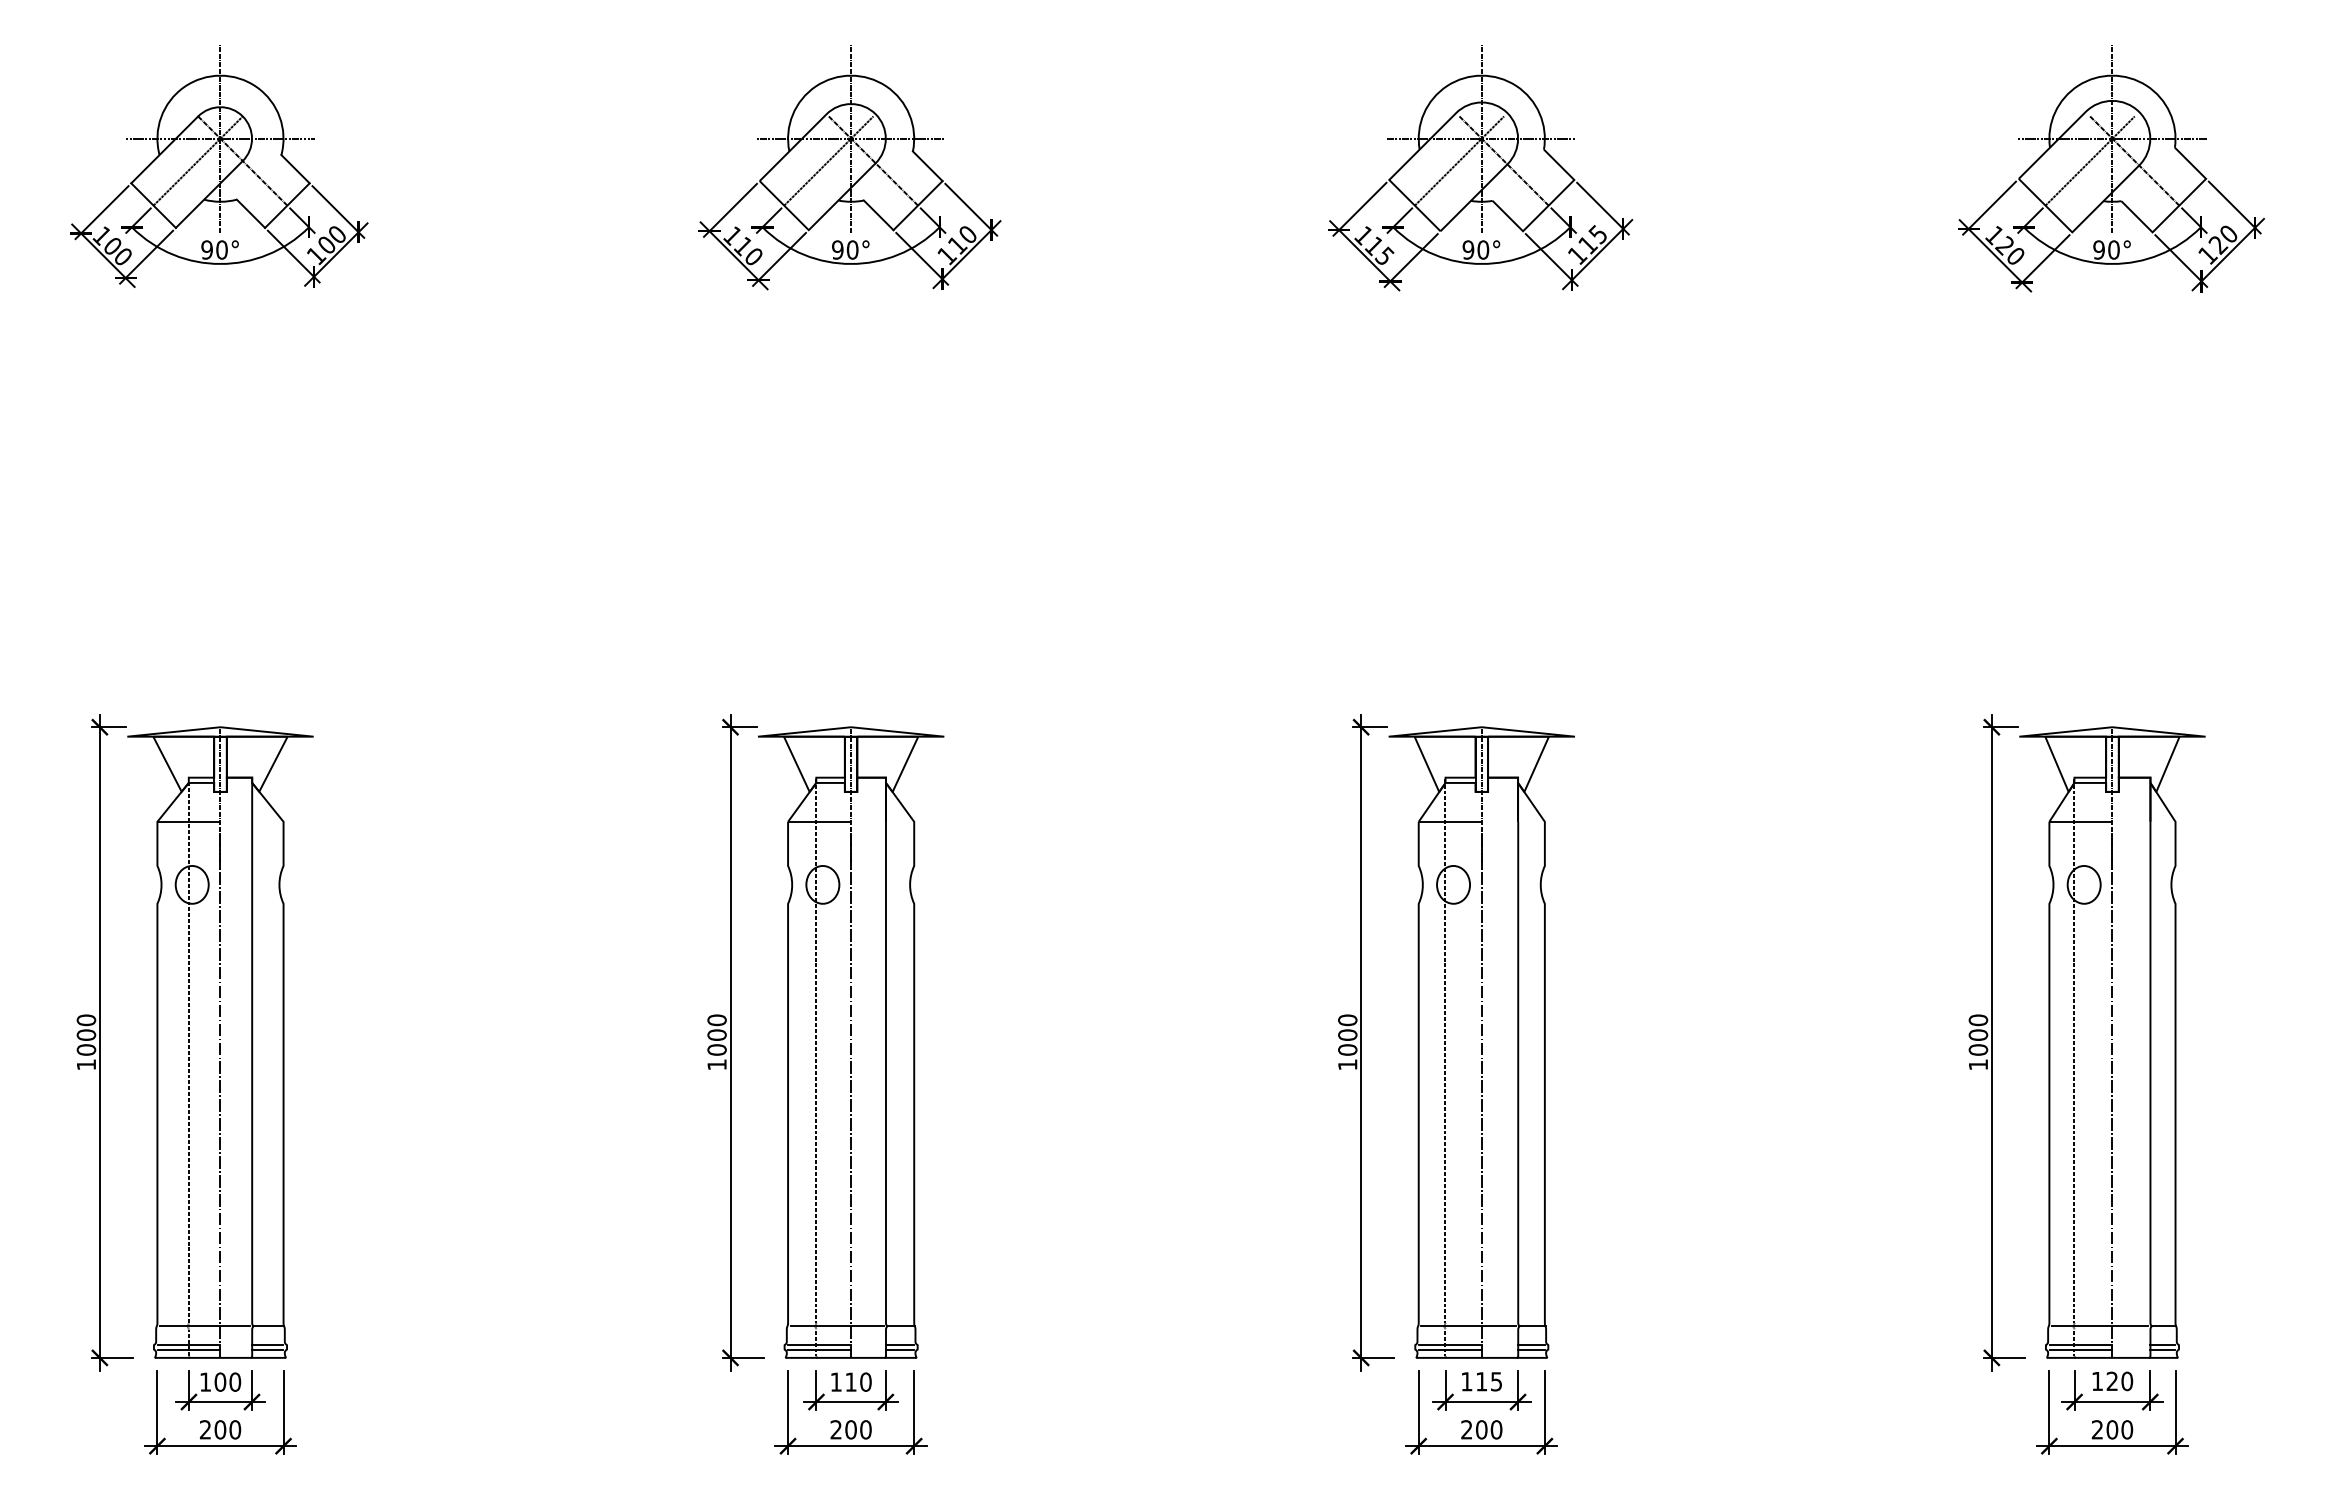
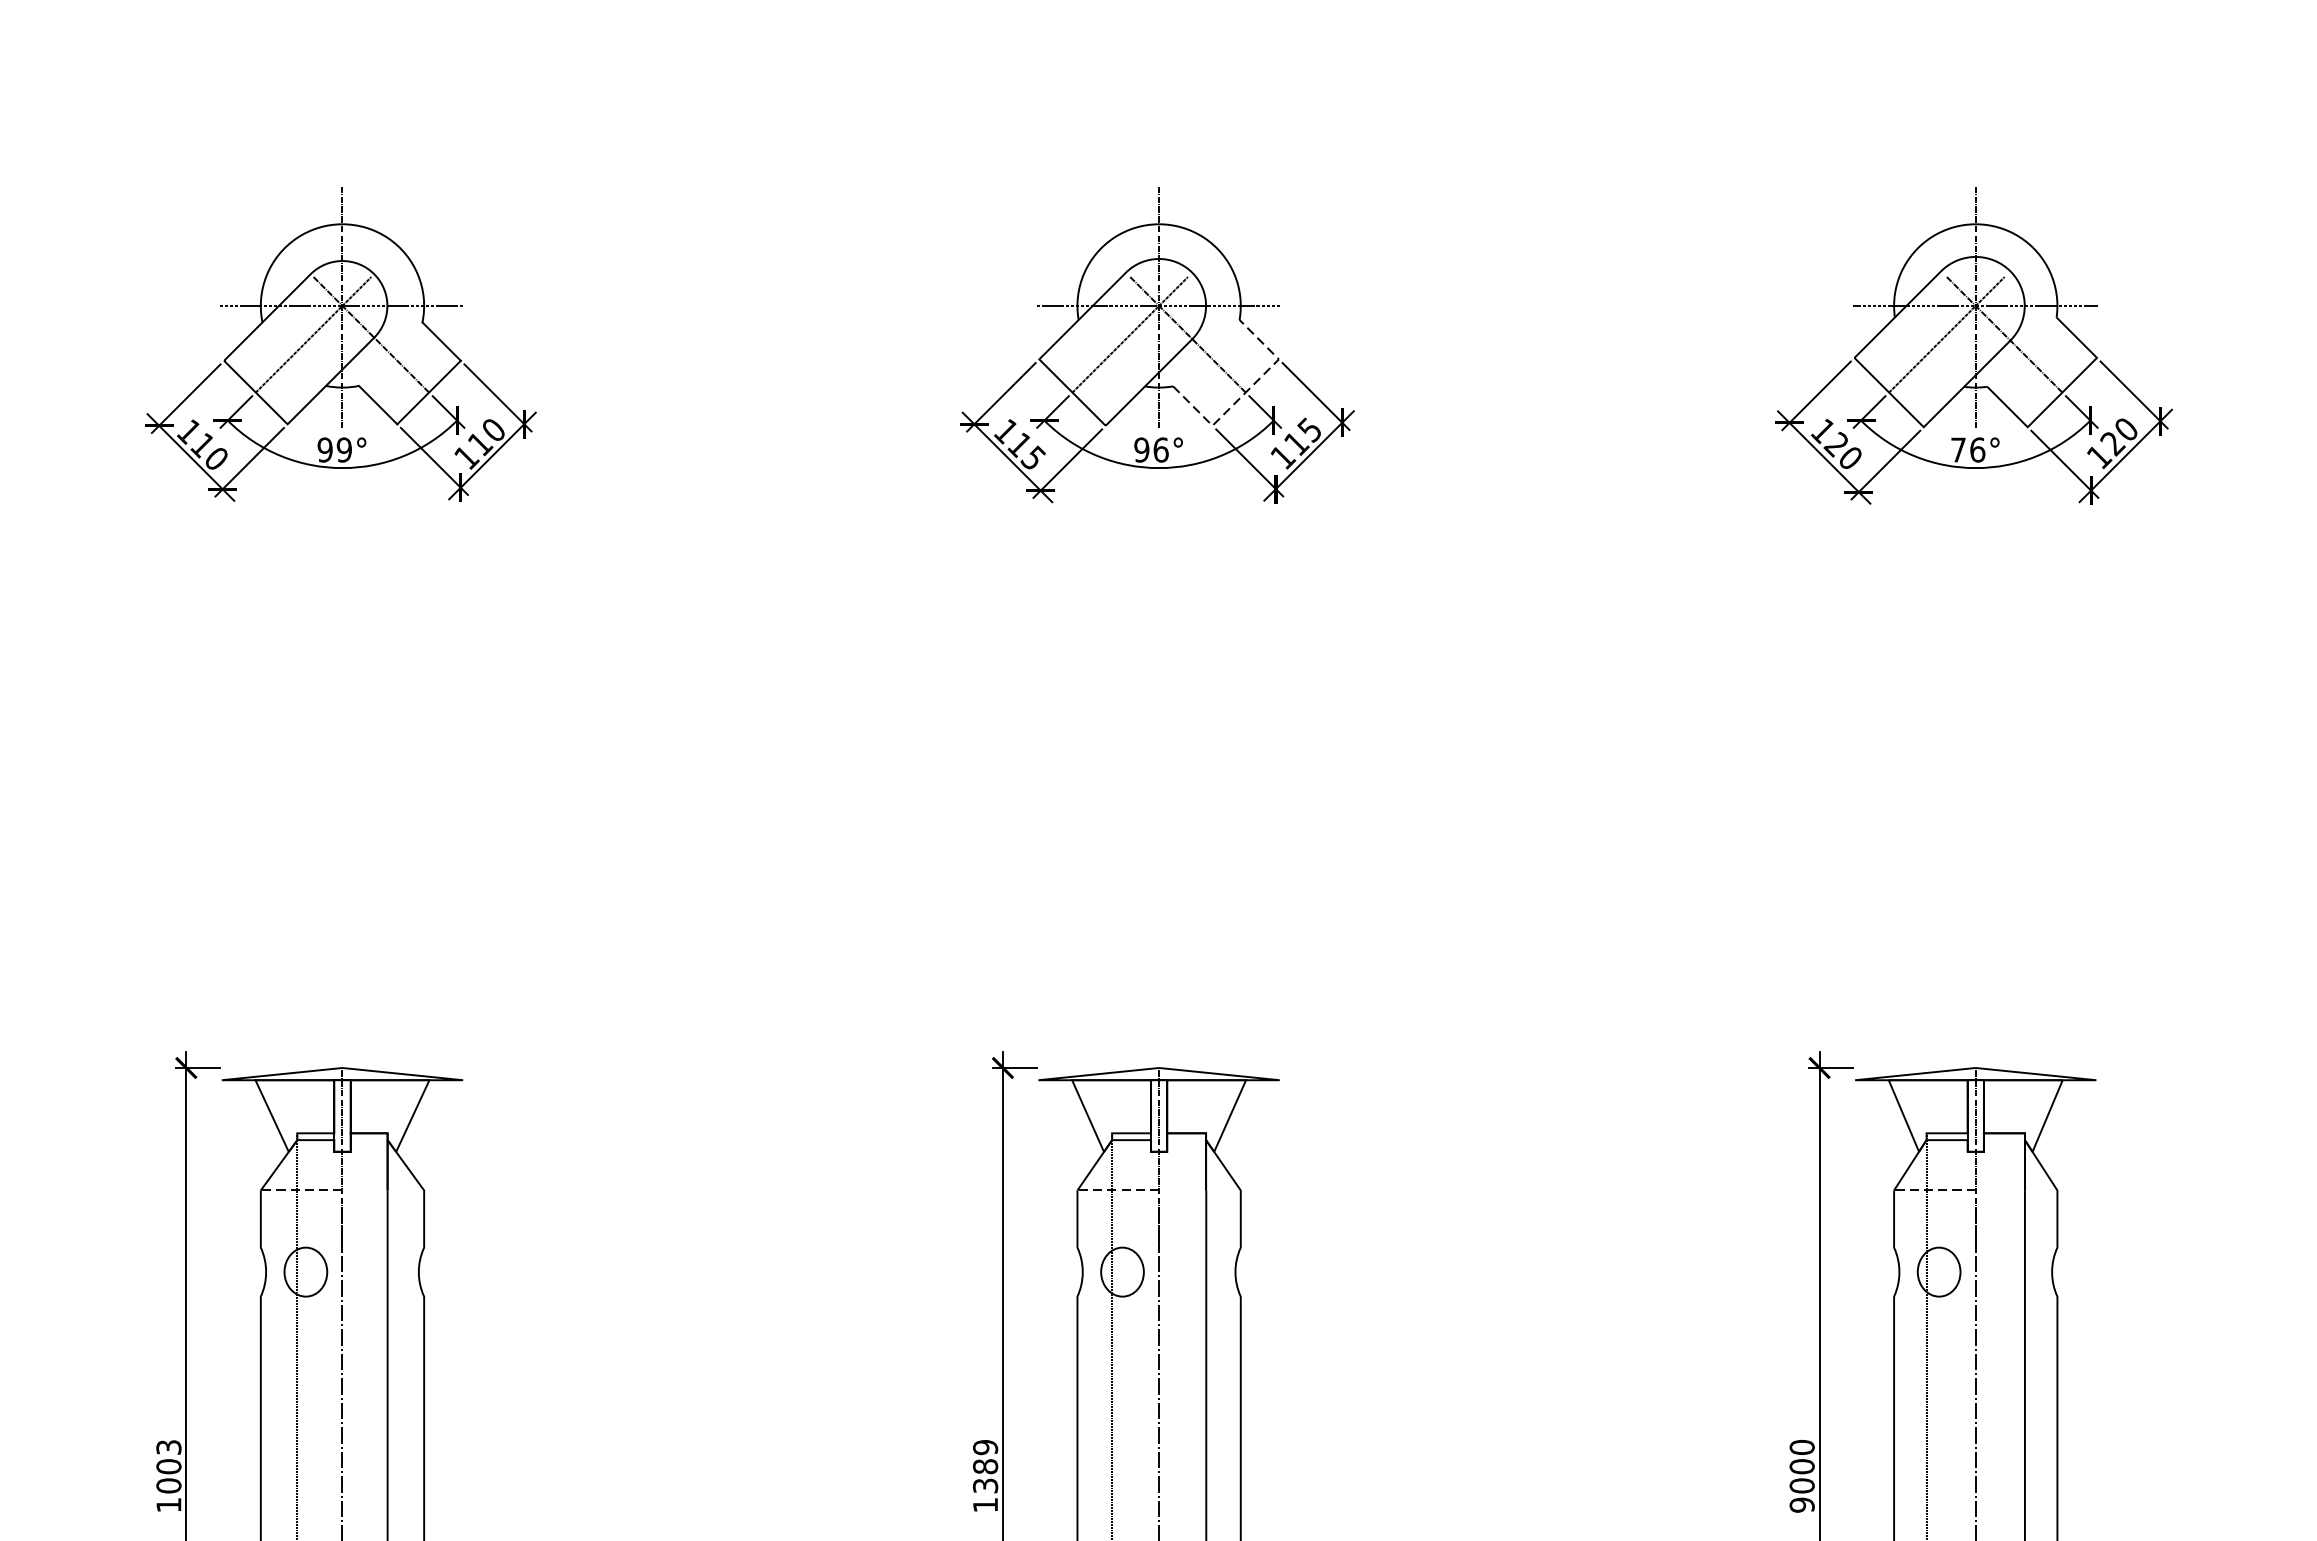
line: (1549, 205) -> (1246, 392), solid -> dashed
text: (852, 249) -> (344, 449), 90° -> 99°
text: (1483, 249) -> (1161, 449), 90° -> 96°
text: (2106, 249) -> (1968, 449), 90° -> 76°
line: (819, 821) -> (301, 1190), solid -> dashed
line: (1450, 821) -> (1118, 1190), solid -> dashed
line: (2080, 821) -> (1934, 1190), solid -> dashed
text: (716, 1020) -> (168, 1447), 1000 -> 1003
text: (1347, 1034) -> (985, 1465), 1000 -> 1389
text: (1978, 1064) -> (1802, 1504), 1000 -> 9000

